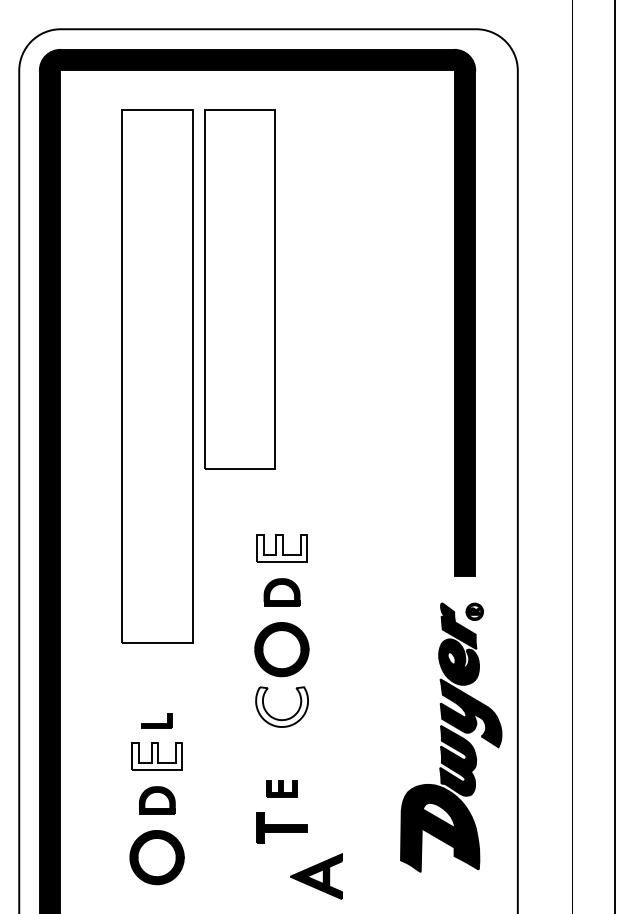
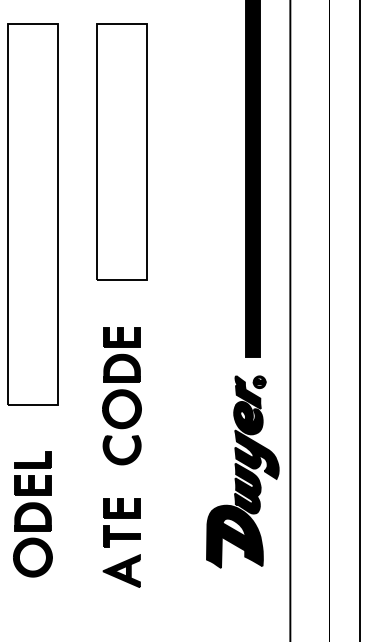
part: (239, 289) -> (121, 152), moved
fill: (282, 548) -> (122, 337), added
part: (281, 592) -> (121, 368), size x1.43
fill: (282, 707) -> (122, 450), added
part: (156, 720) -> (32, 459), size x1.67
fill: (157, 756) -> (33, 485), added
part: (281, 788) -> (121, 508), size x1.67
part: (157, 800) -> (33, 516), size x1.43
part: (316, 876) -> (121, 571), moved

